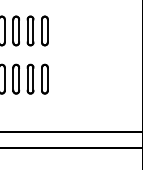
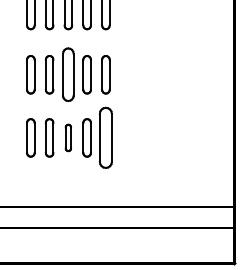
part: (16, 30) -> (68, 74), size x1.4
part: (16, 78) -> (68, 137), size x0.7
part: (44, 78) -> (105, 137), size x1.6

